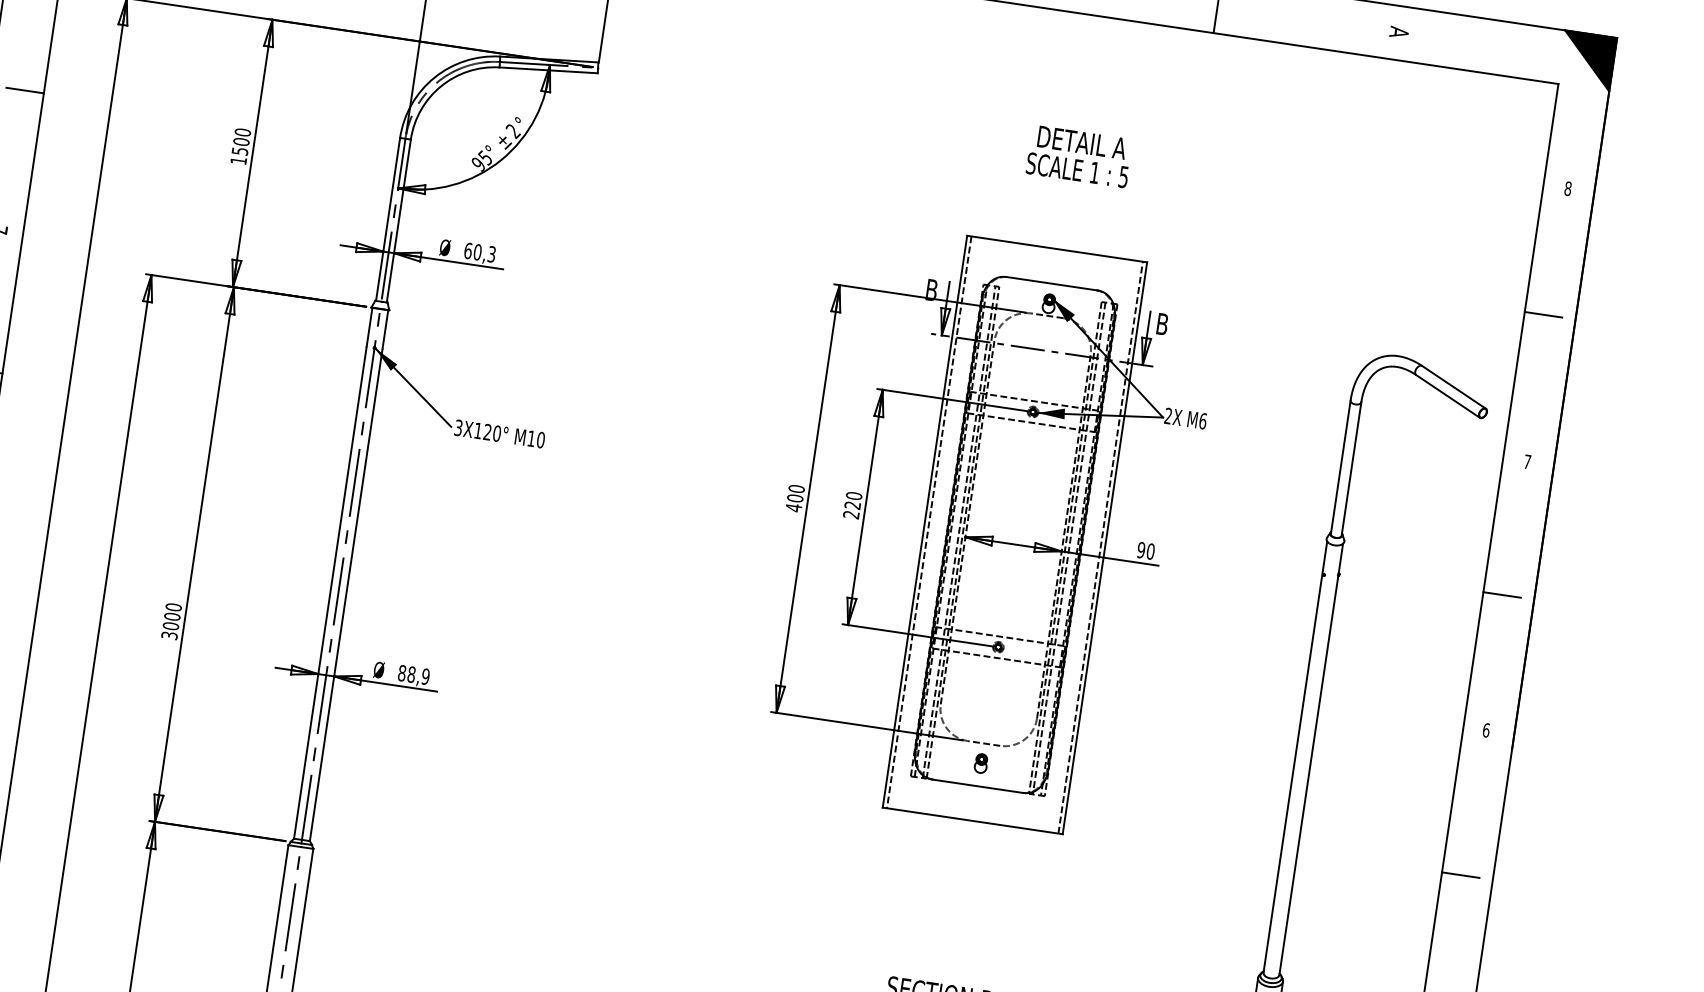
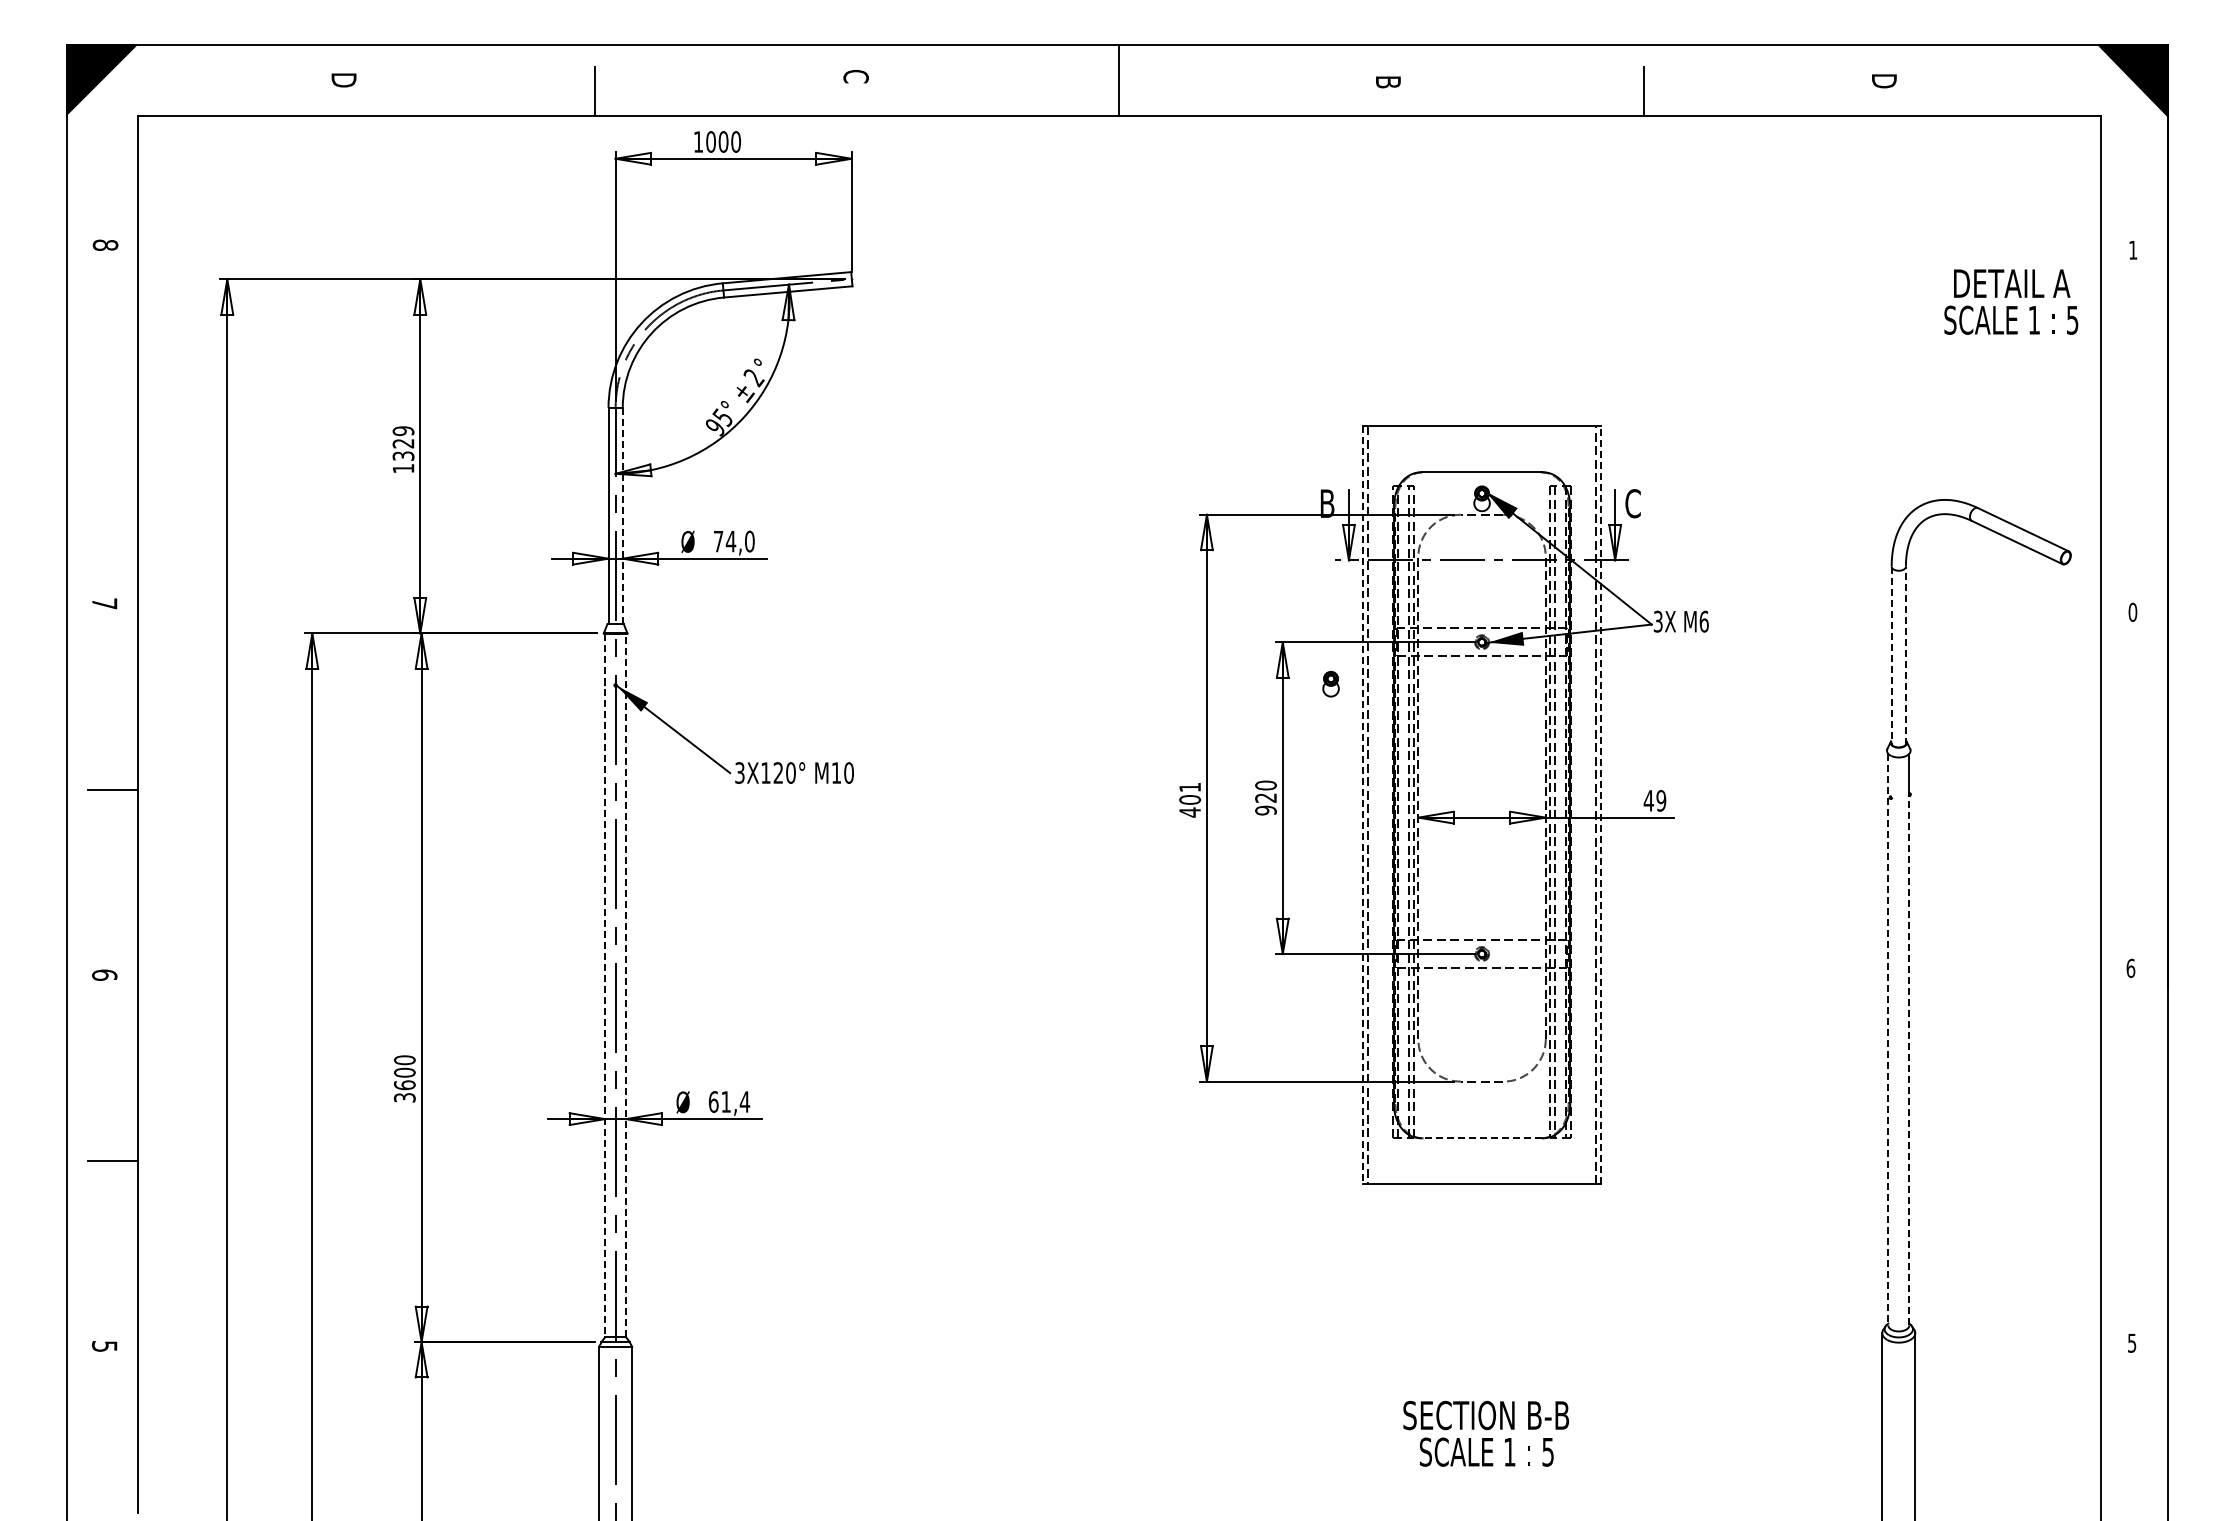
text: (1399, 32) -> (1884, 80), A -> D
line: (24, 90) -> (112, 418), removed
text: (241, 141) -> (403, 443), 1500 -> 1329
text: (1079, 156) -> (2011, 301), moved
text: (1568, 188) -> (2133, 249), 8 -> 1
line: (398, 221) -> (622, 516), solid -> dashed
text: (479, 252) -> (733, 541), 60,3 -> 74,0
line: (1543, 314) -> (2125, 418), removed
text: (1162, 324) -> (1632, 503), B -> C
text: (1168, 415) -> (1658, 621), 2X -> 3X
text: (1527, 461) -> (2132, 611), 7 -> 0
line: (1340, 467) -> (1891, 655), solid -> dashed
line: (1351, 469) -> (1905, 655), solid -> dashed
text: (796, 489) -> (1190, 787), 400 -> 401
text: (850, 514) -> (1265, 810), 220 -> 920
line: (924, 521) -> (1362, 805), solid -> dashed
line: (1105, 548) -> (1601, 805), solid -> dashed
text: (1145, 550) -> (1654, 800), 90 -> 49
line: (333, 573) -> (605, 985), solid -> dashed
line: (349, 575) -> (626, 985), solid -> dashed
line: (1502, 594) -> (2125, 789), removed
text: (170, 626) -> (404, 1085), 3000 -> 3600
text: (414, 674) -> (729, 1101), 88,9 -> 61,4
line: (1295, 757) -> (1888, 1039), solid -> dashed
part: (980, 762) -> (1330, 683), moved
line: (1309, 775) -> (1909, 1060), solid -> dashed
line: (977, 786) -> (1481, 1138), solid -> dashed
line: (1460, 875) -> (2125, 1161), removed

